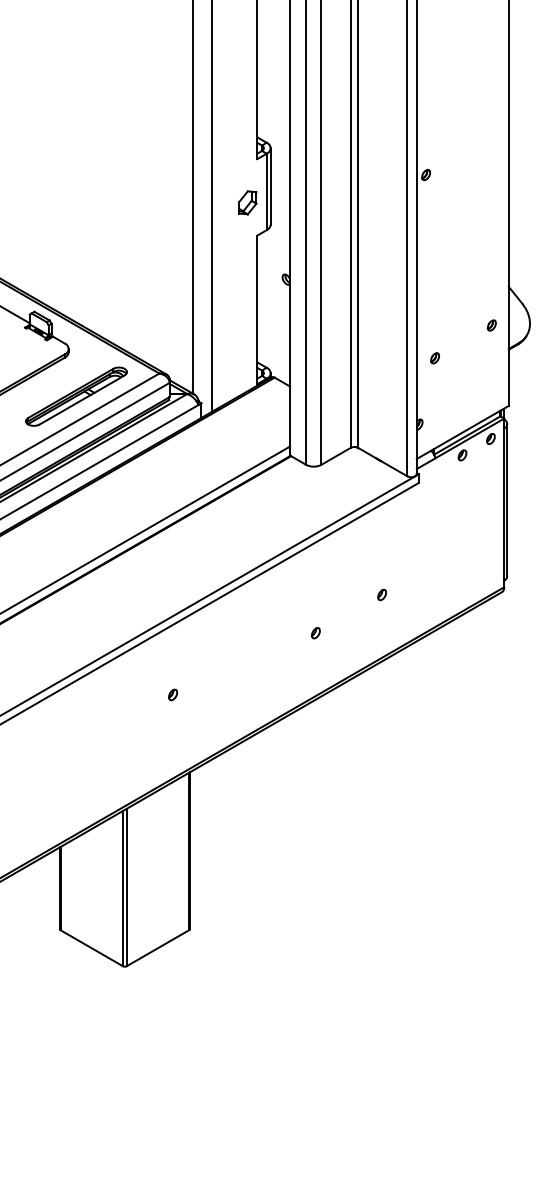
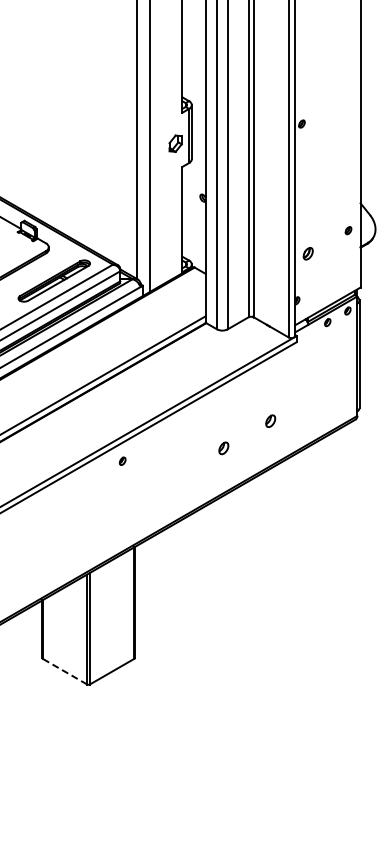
part: (435, 357) -> (308, 253), size x1.6
part: (381, 594) -> (270, 421), size x1.6
part: (315, 633) -> (223, 448), size x1.6
part: (172, 693) -> (122, 460), moved
line: (92, 947) -> (65, 671), solid -> dashed

